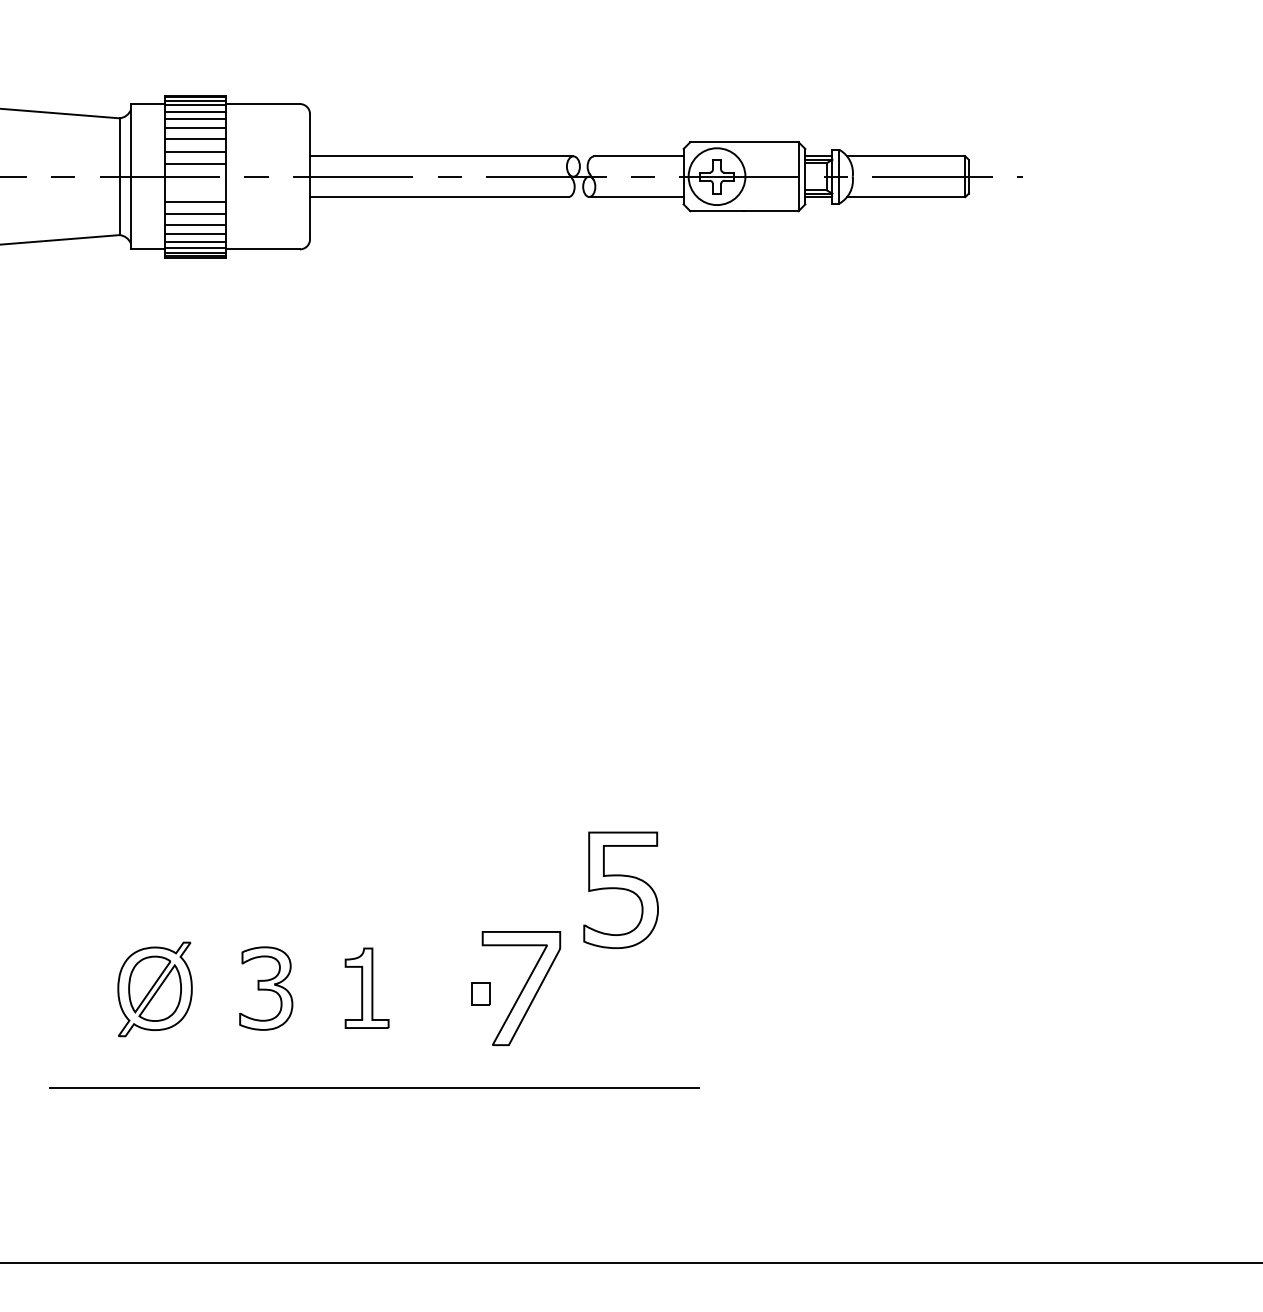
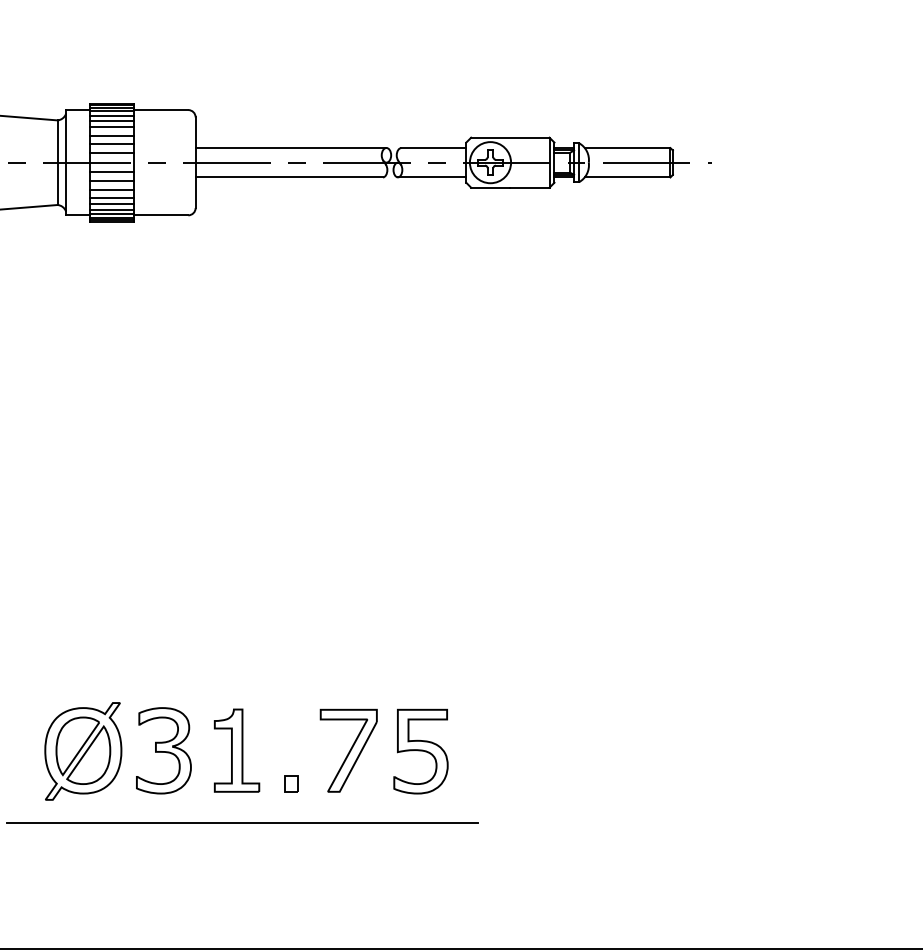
line: (195, 188) -> (112, 171), added
part: (620, 890) -> (420, 751), moved
part: (265, 988) -> (163, 750), size x1.43
part: (366, 988) -> (236, 750), size x1.43
part: (155, 989) -> (83, 751), size x1.43
part: (480, 993) -> (291, 783), moved

